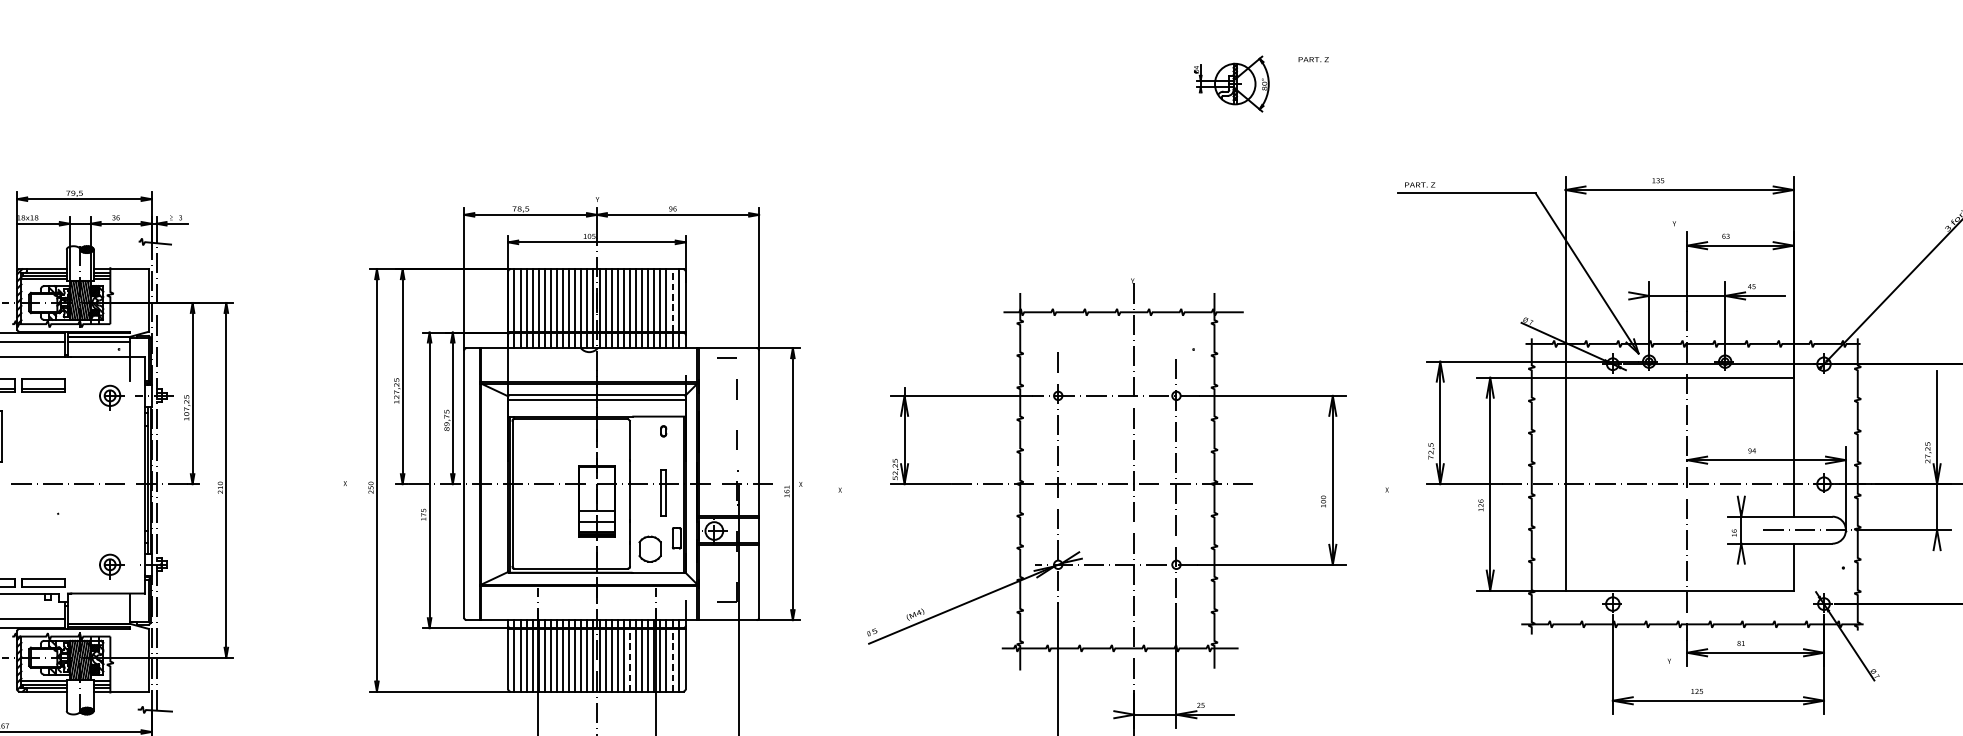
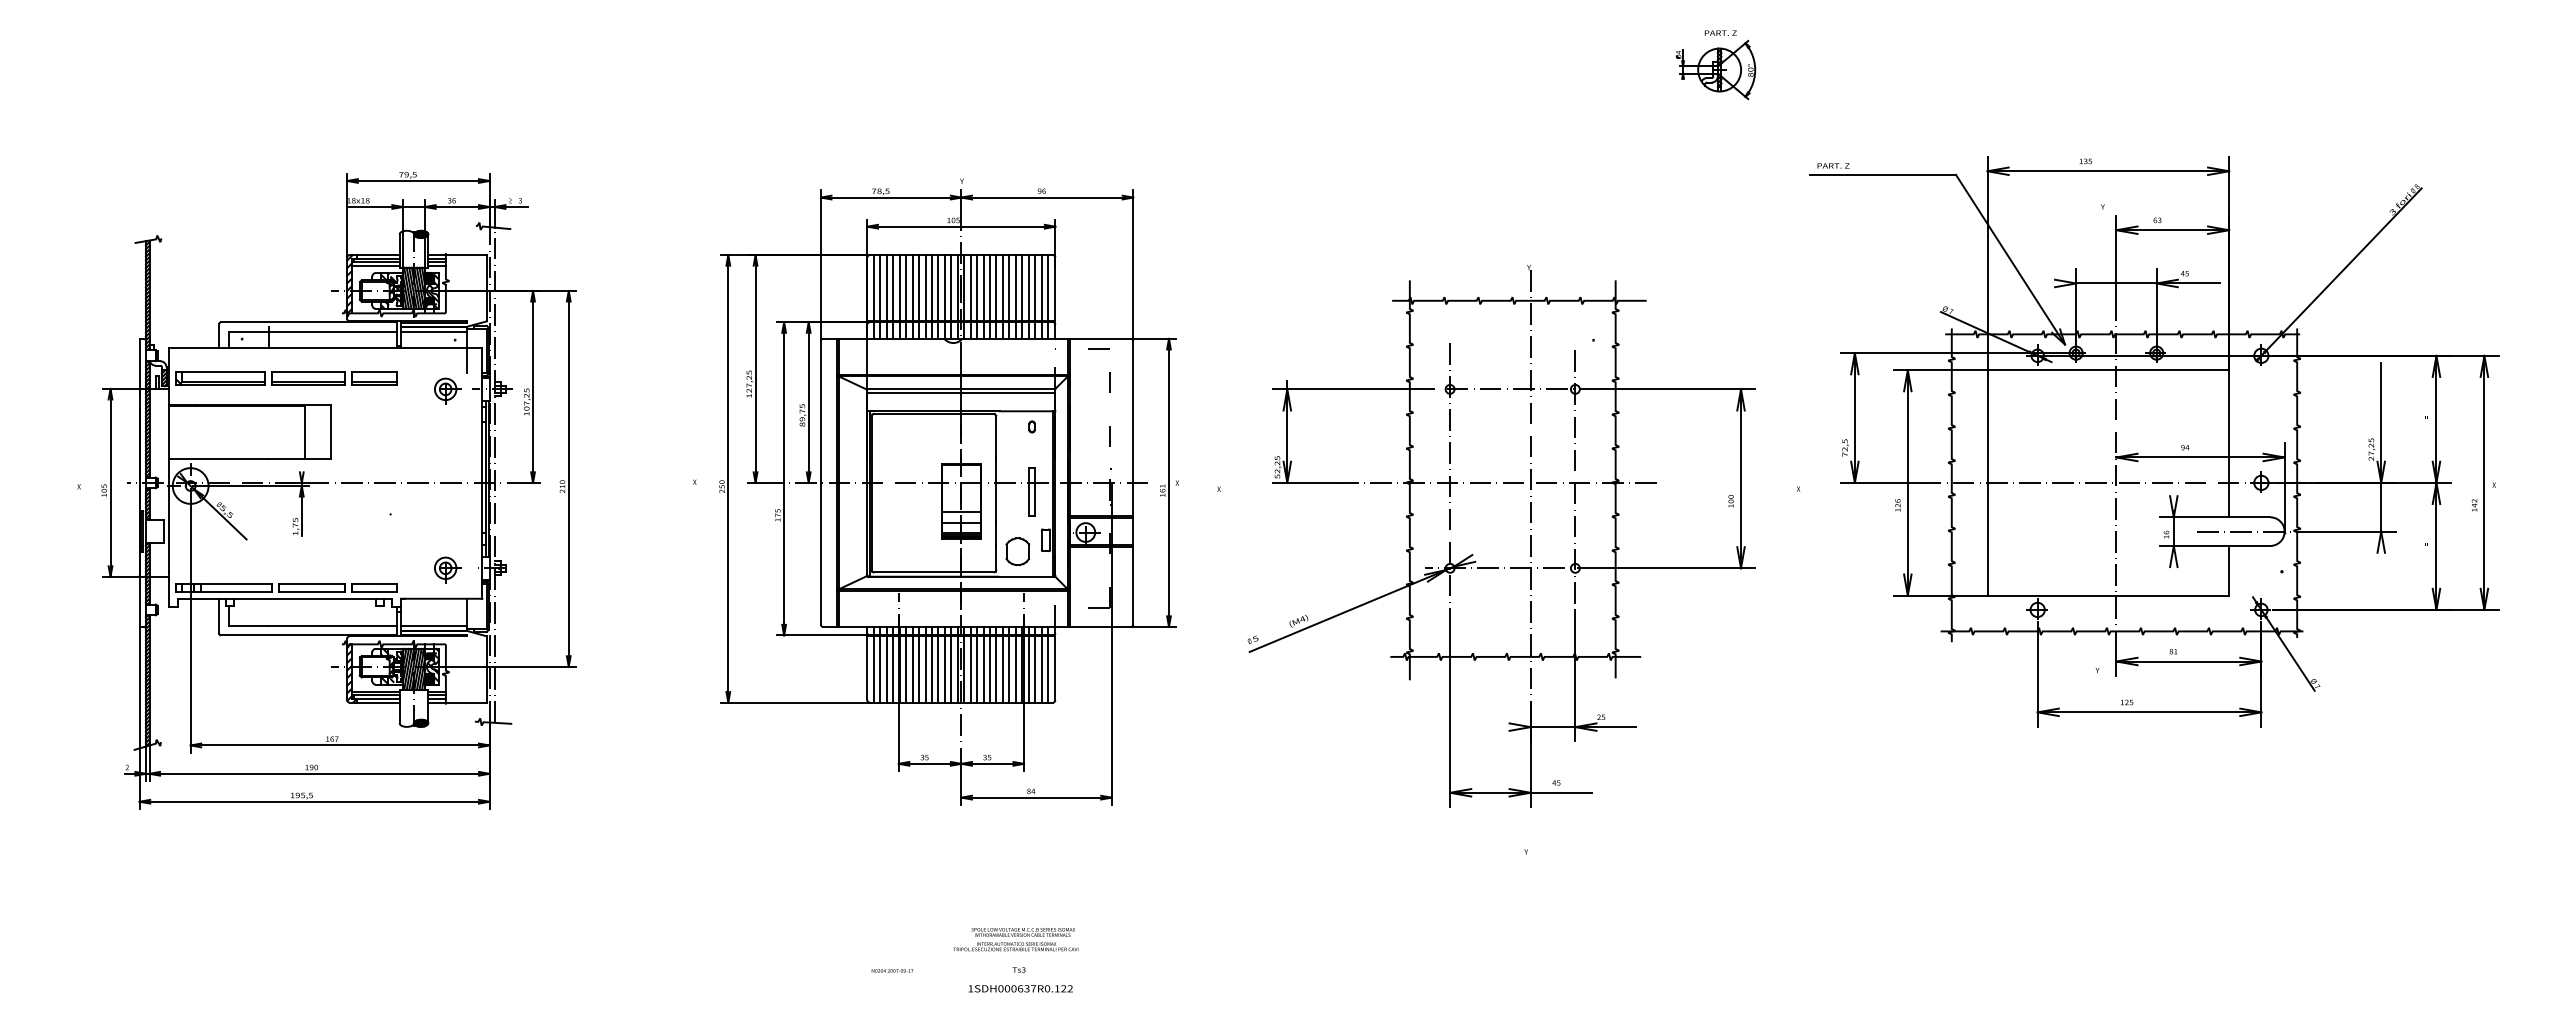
part: (1232, 83) -> (1716, 69), moved
line: (672, 299) -> (1041, 287), dashed -> solid
line: (98, 618) -> (433, 625), added
line: (630, 659) -> (996, 668), dashed -> solid
line: (672, 659) -> (1041, 668), dashed -> solid

